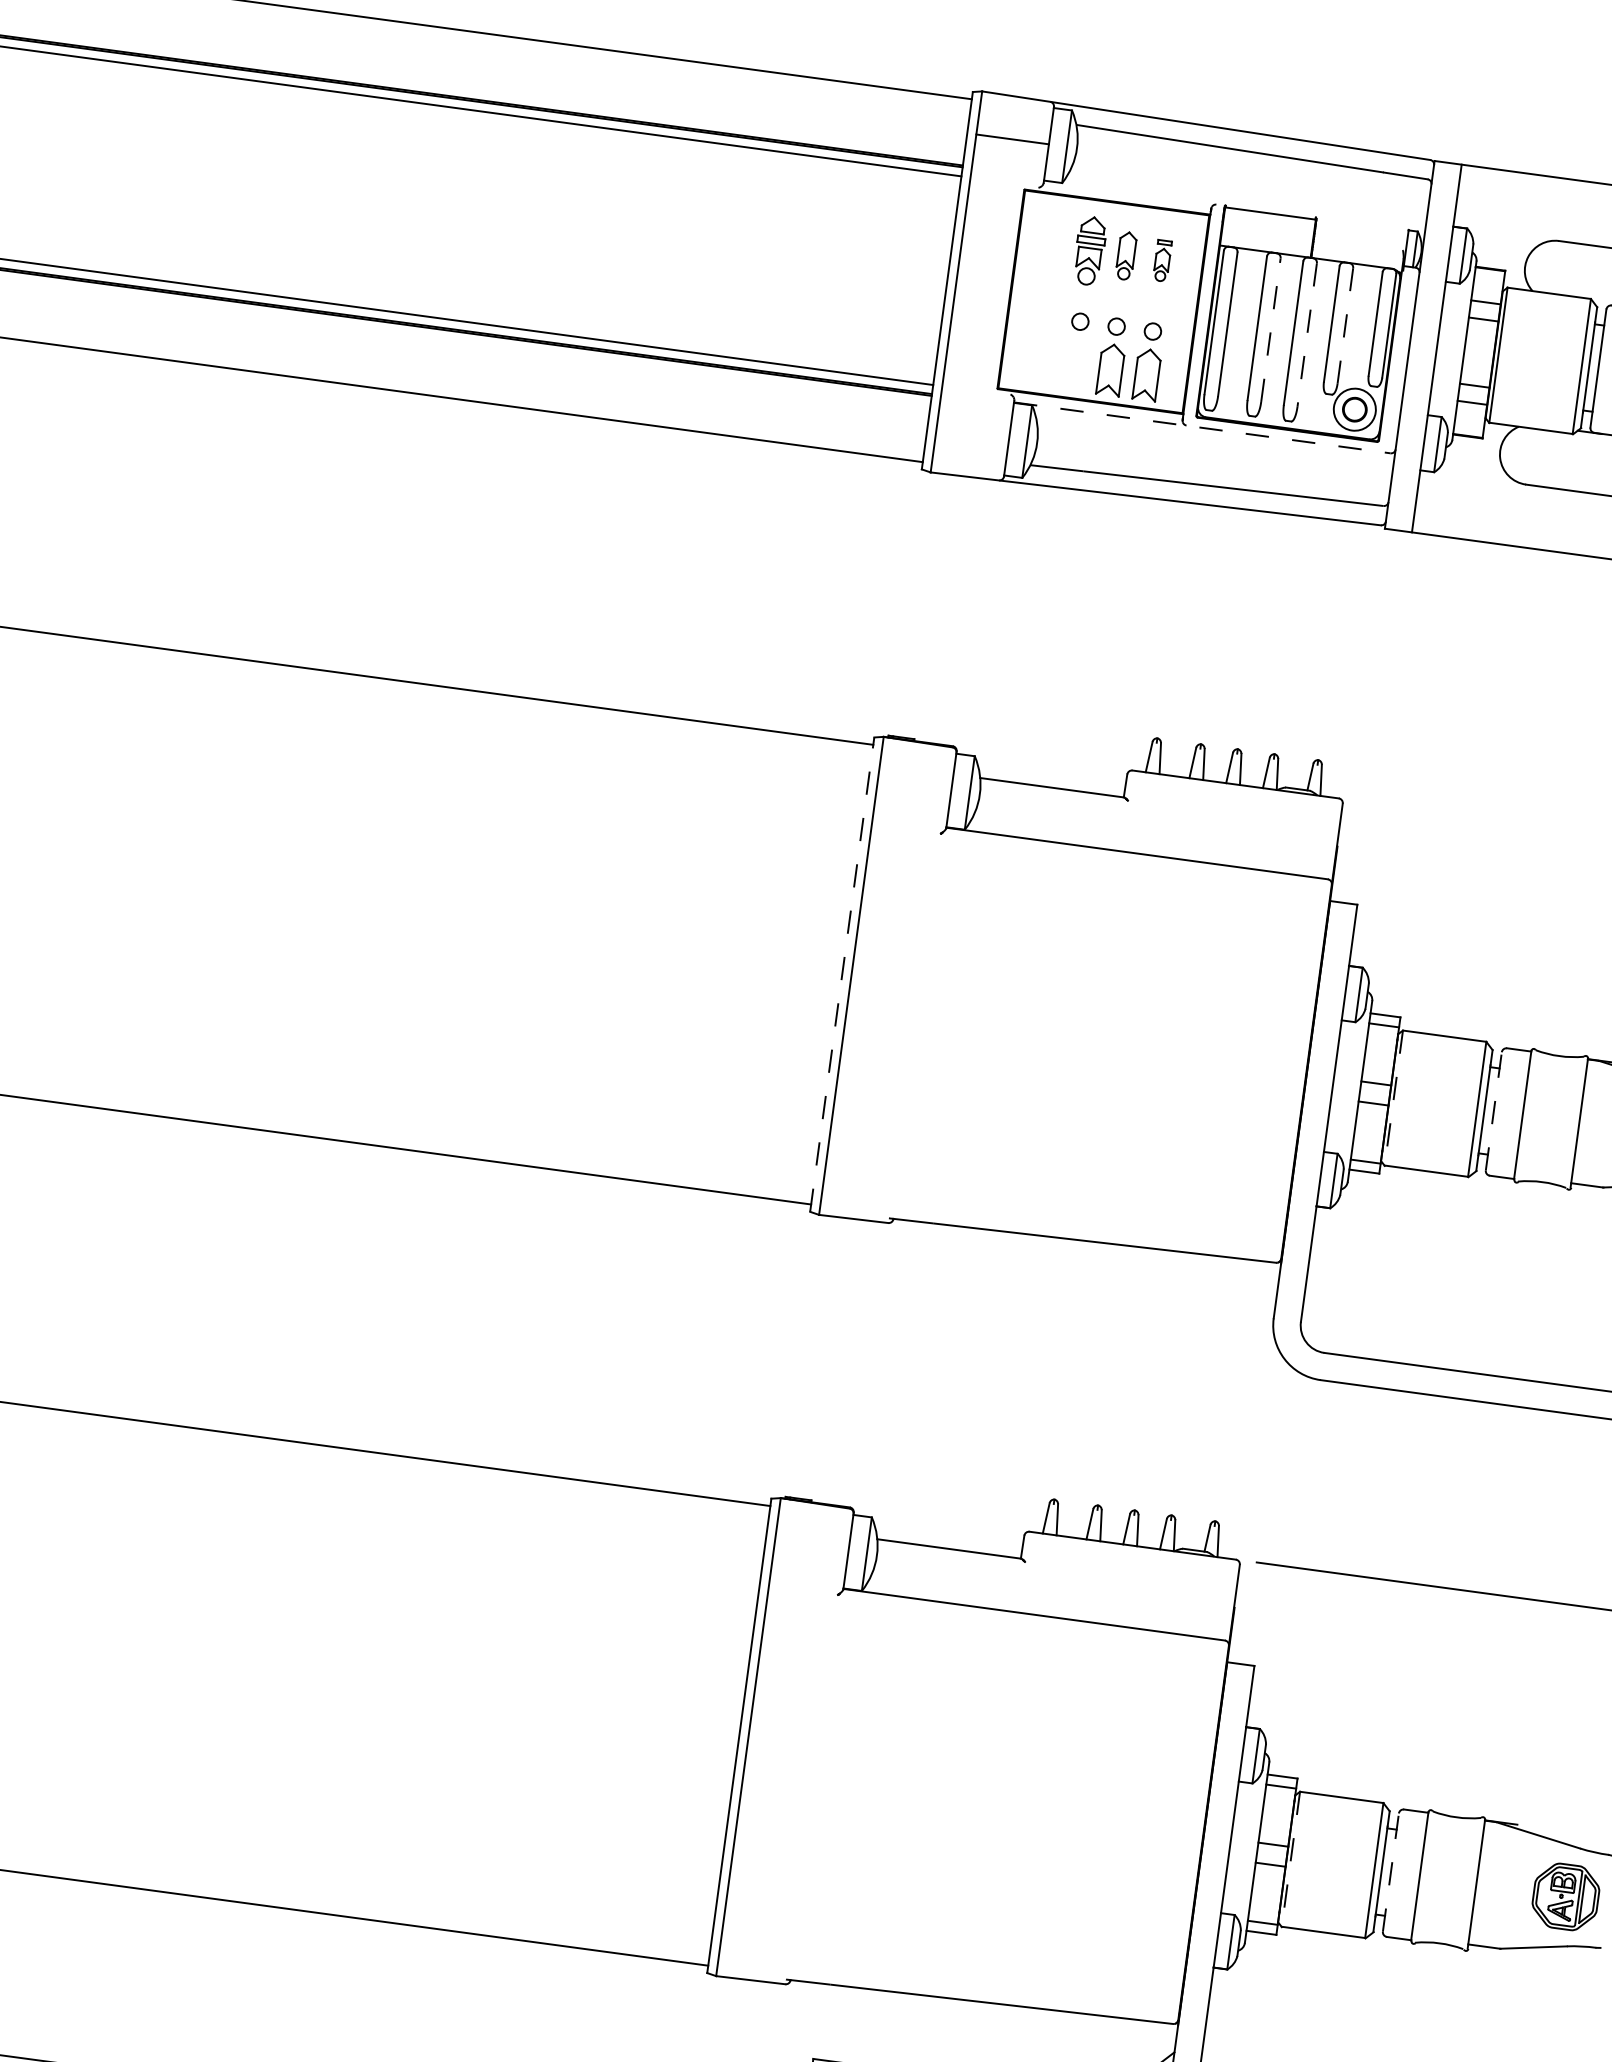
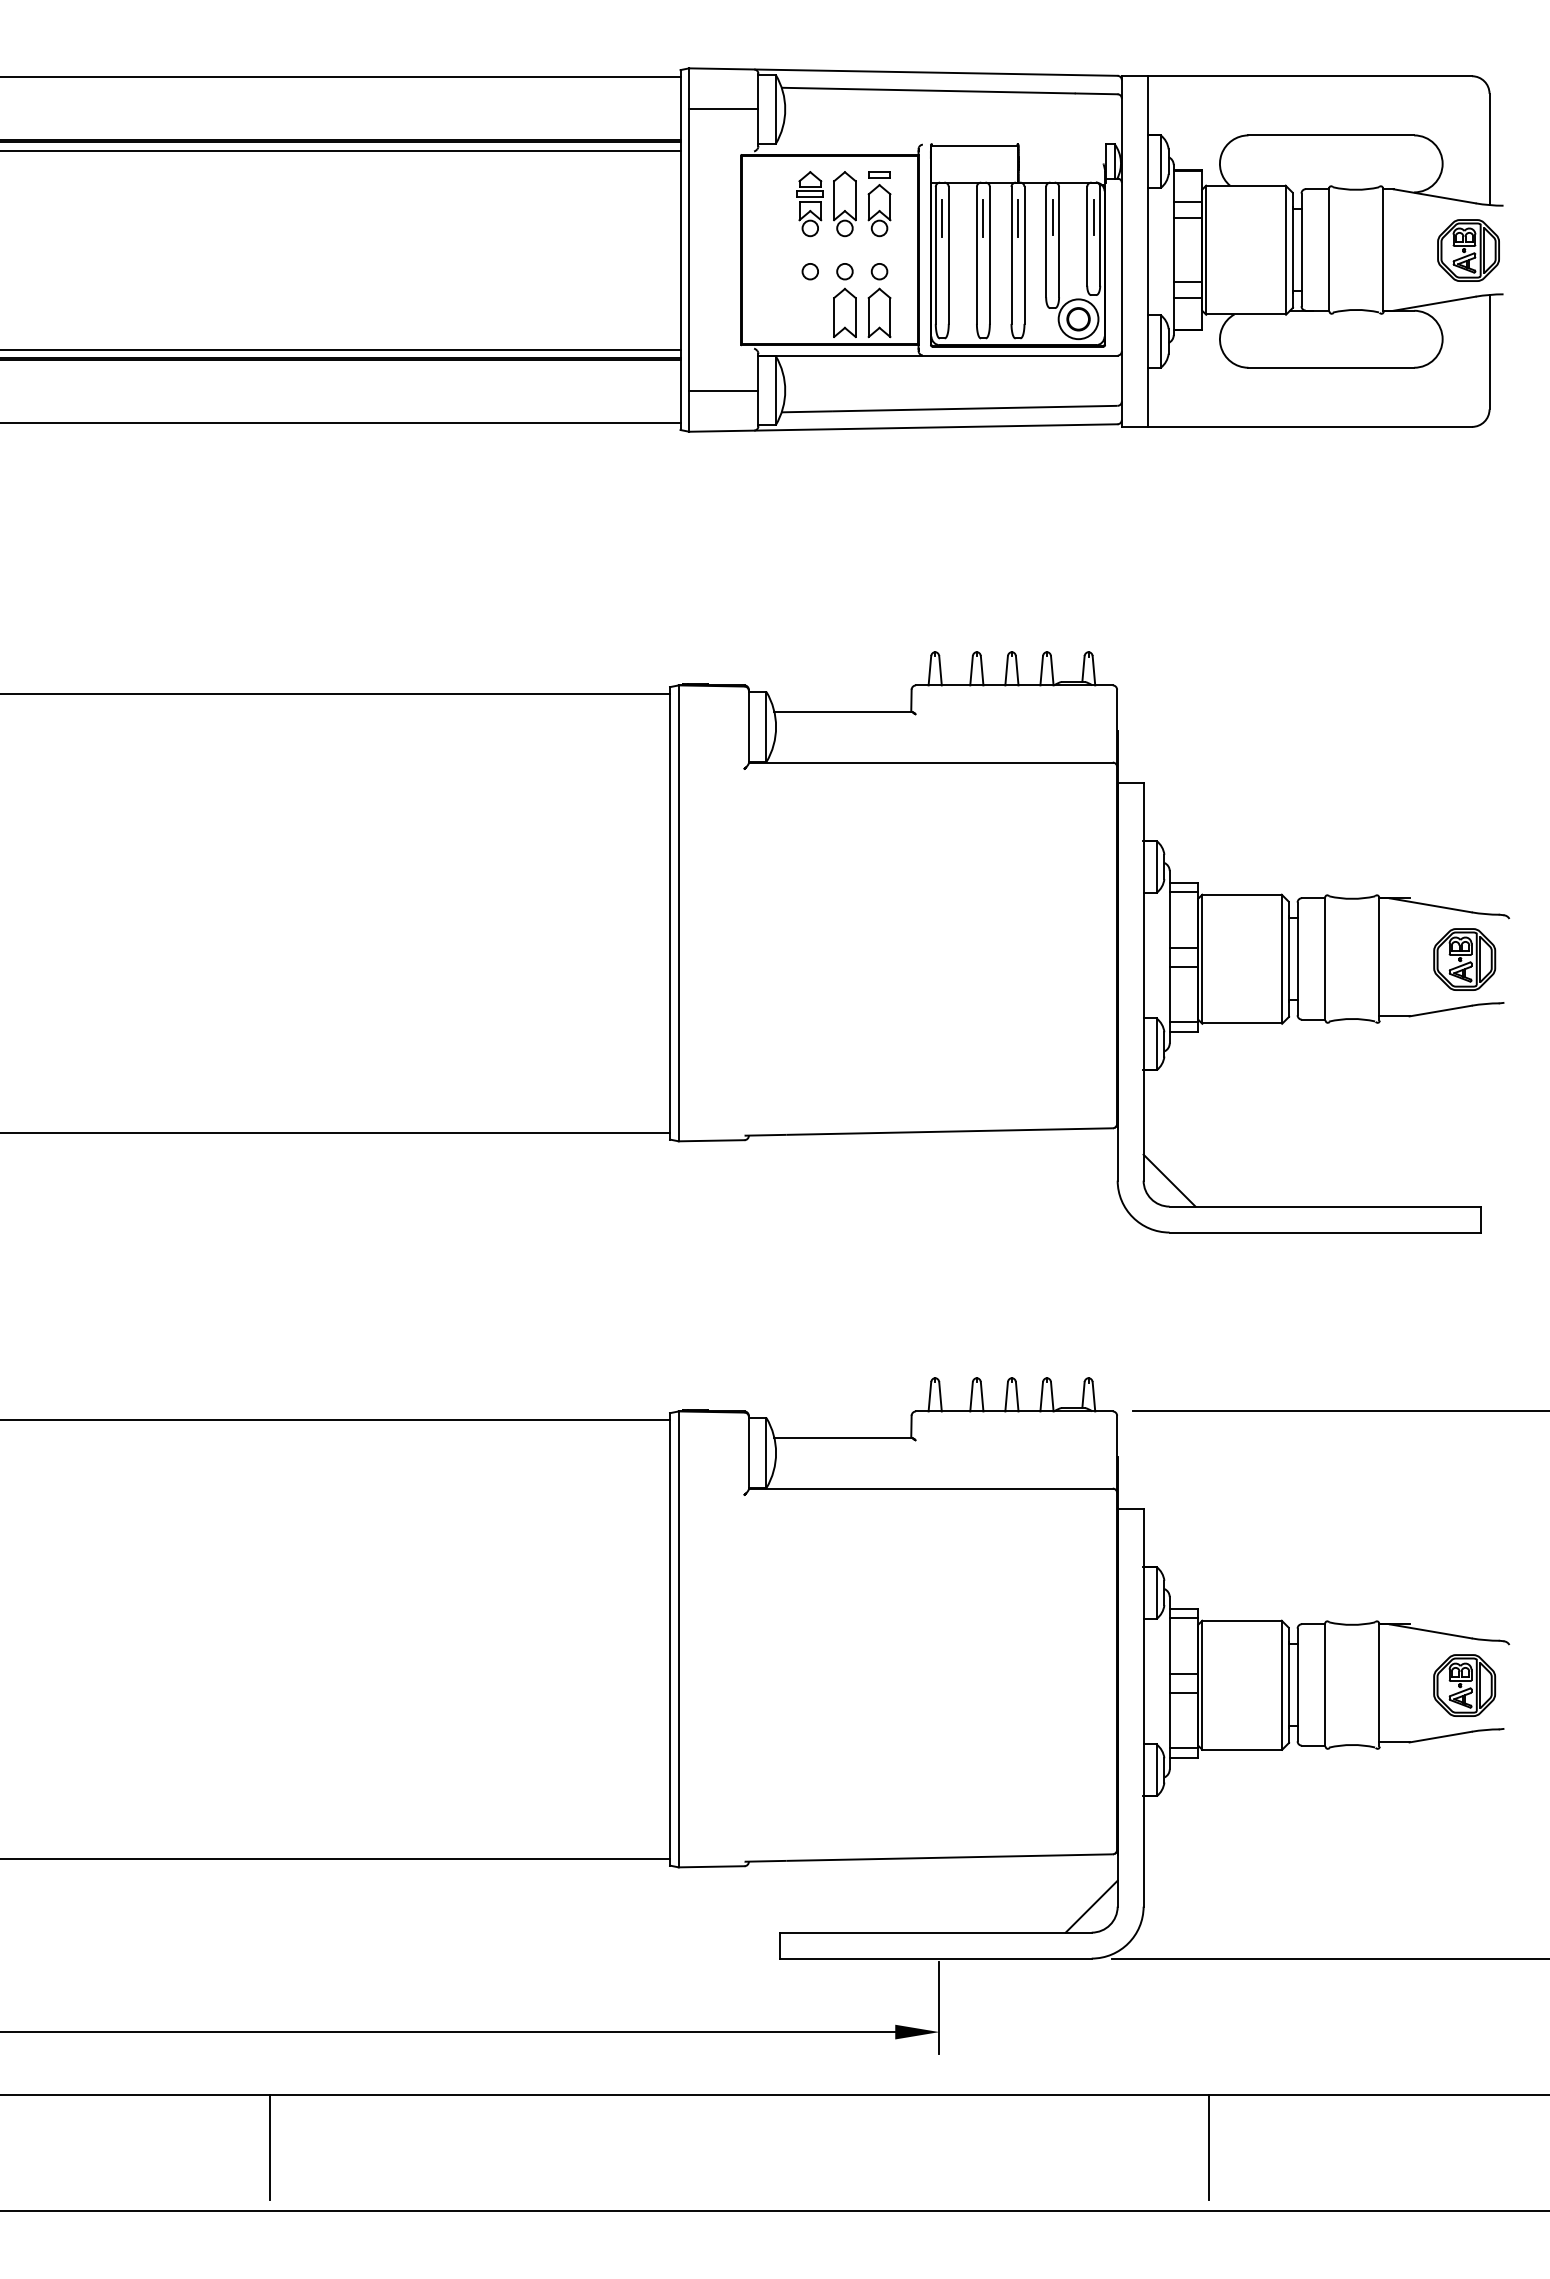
part: (1125, 256) -> (844, 204), size x1.43
part: (1162, 261) -> (879, 204), size x1.67
line: (1226, 284) -> (942, 218), added
line: (1269, 290) -> (983, 218), added
line: (1306, 295) -> (1018, 218), added
line: (1341, 299) -> (1052, 217), added
line: (1384, 305) -> (1093, 217), added
line: (1345, 325) -> (1059, 241), dashed -> solid
line: (1270, 329) -> (989, 254), dashed -> solid
line: (1307, 335) -> (1024, 255), dashed -> solid
line: (1201, 427) -> (937, 355), dashed -> solid
line: (972, 434) -> (723, 390), added
line: (841, 973) -> (669, 912), dashed -> solid
line: (1394, 1098) -> (1202, 959), dashed -> solid
line: (1493, 1110) -> (1297, 958), dashed -> solid
line: (1328, 1325) -> (1169, 1180), added
line: (1291, 1859) -> (1202, 1685), dashed -> solid
line: (1390, 1872) -> (1297, 1684), dashed -> solid

